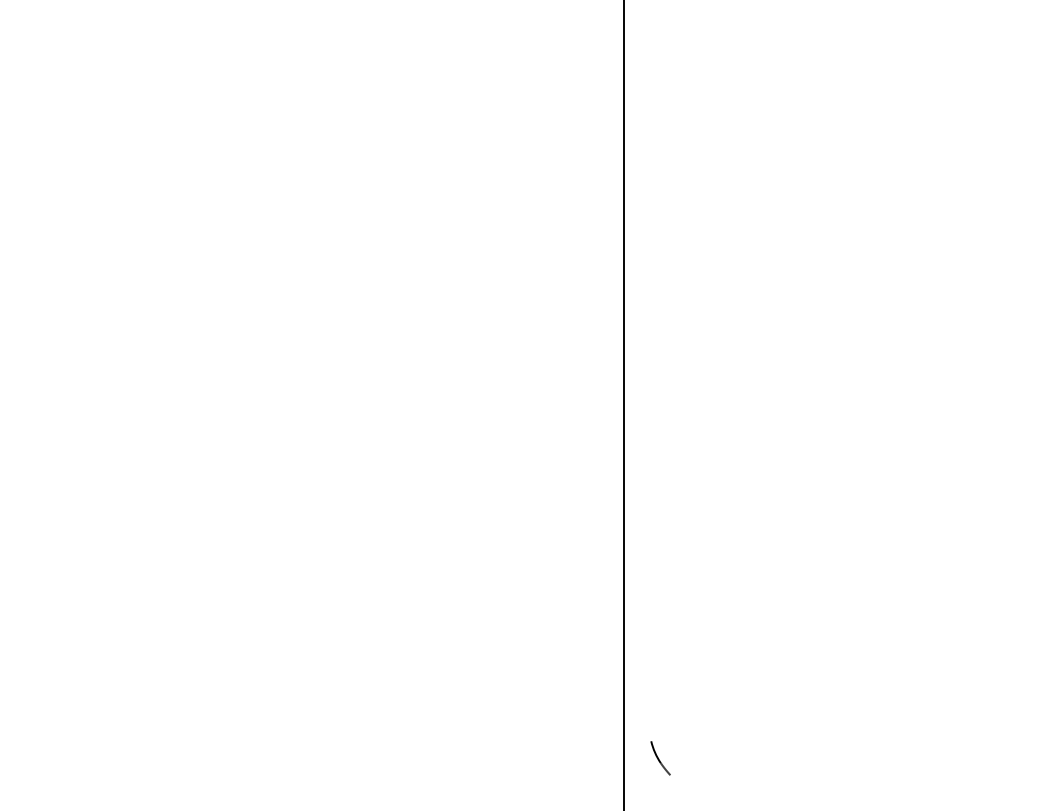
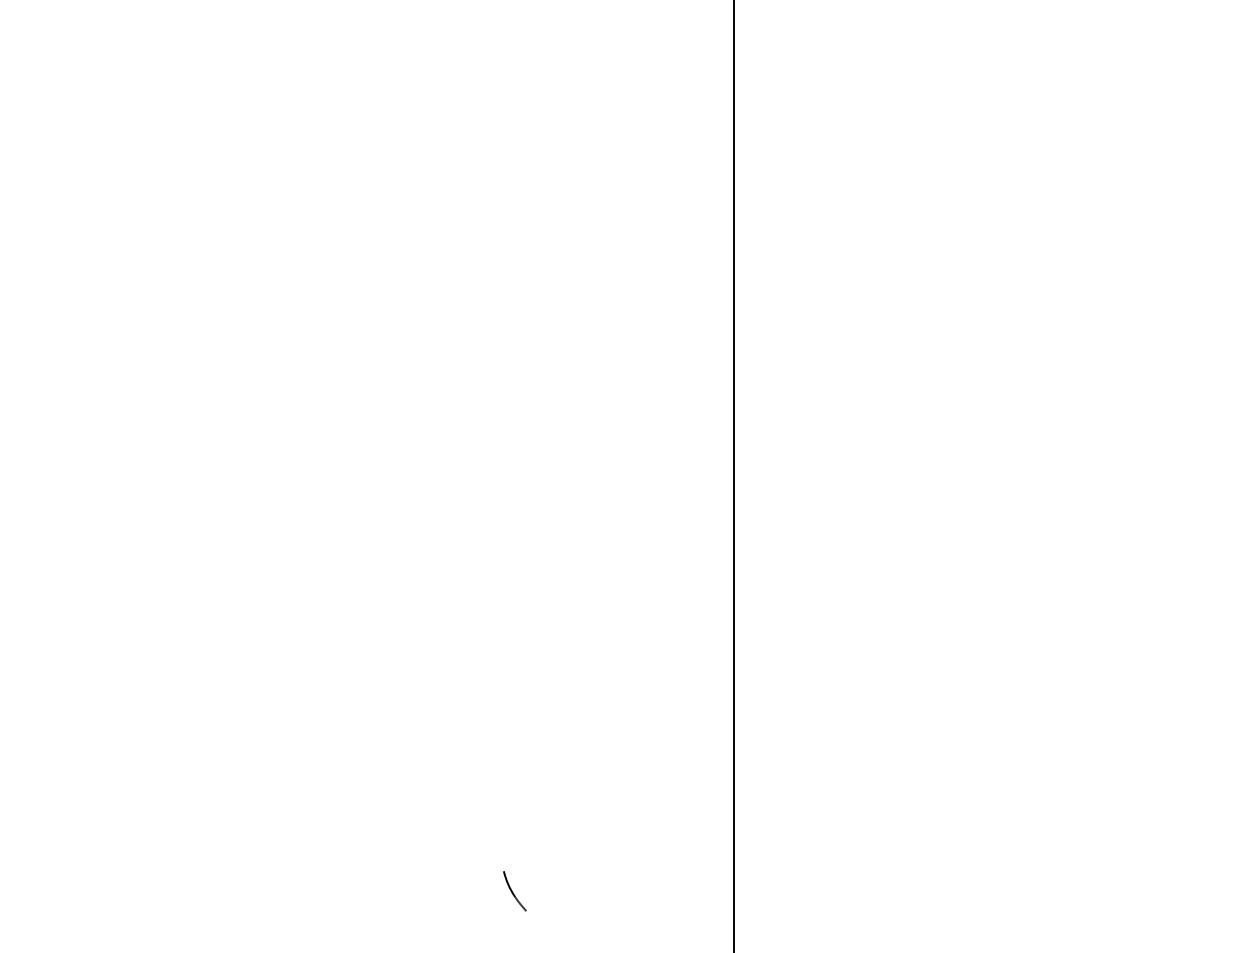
part: (660, 758) -> (514, 891), moved

